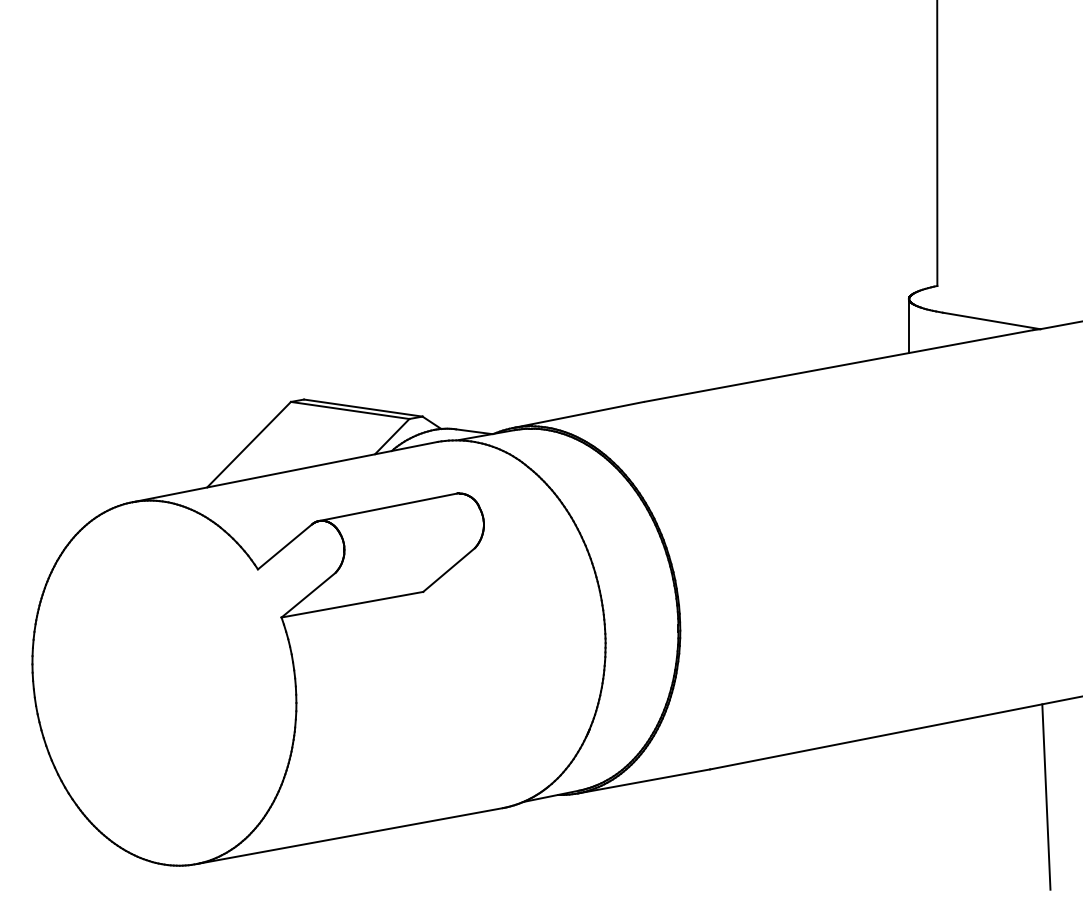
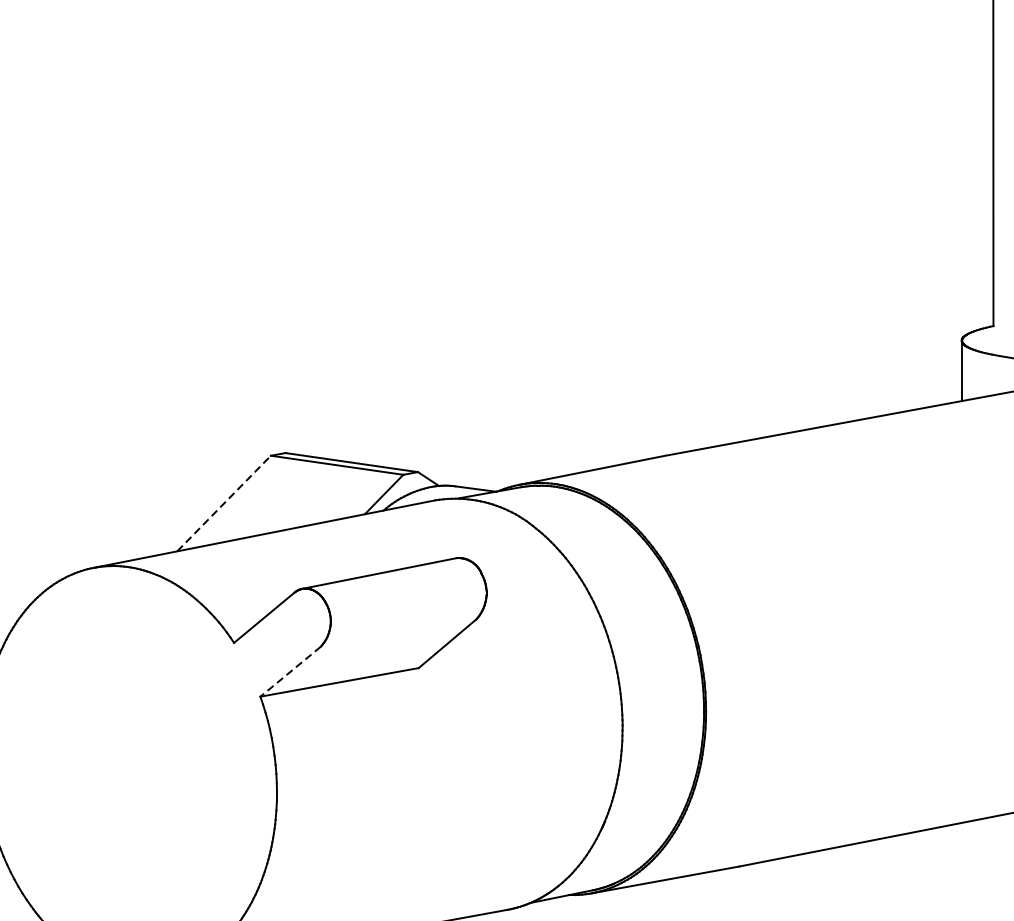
line: (249, 444) -> (224, 503), solid -> dashed
line: (308, 595) -> (290, 672), solid -> dashed

